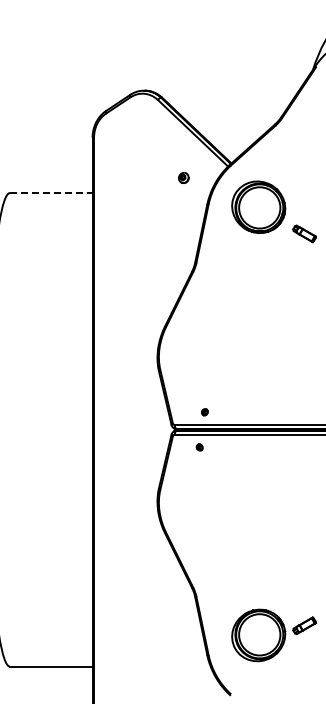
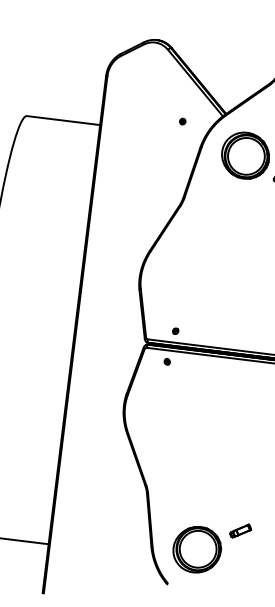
part: (184, 177) -> (183, 121), size x0.62
line: (51, 193) -> (63, 120), dashed -> solid
part: (258, 635) -> (196, 549), moved

